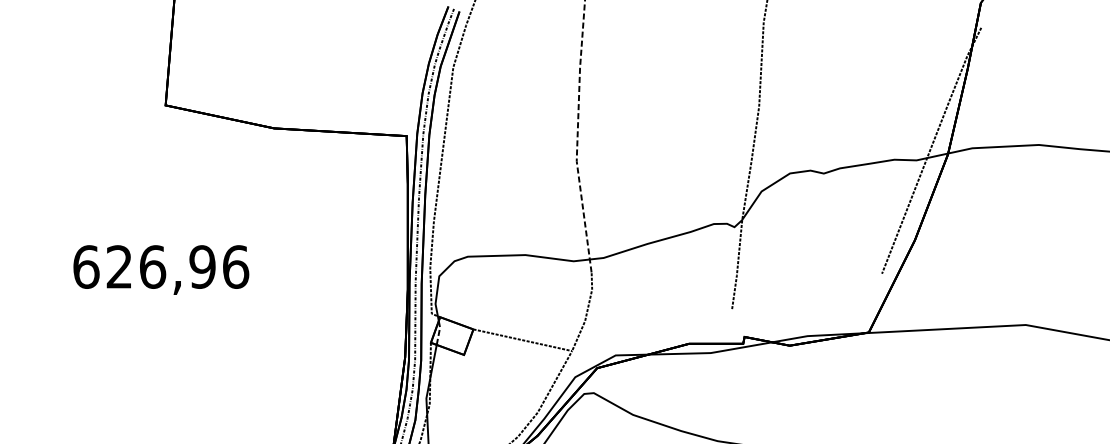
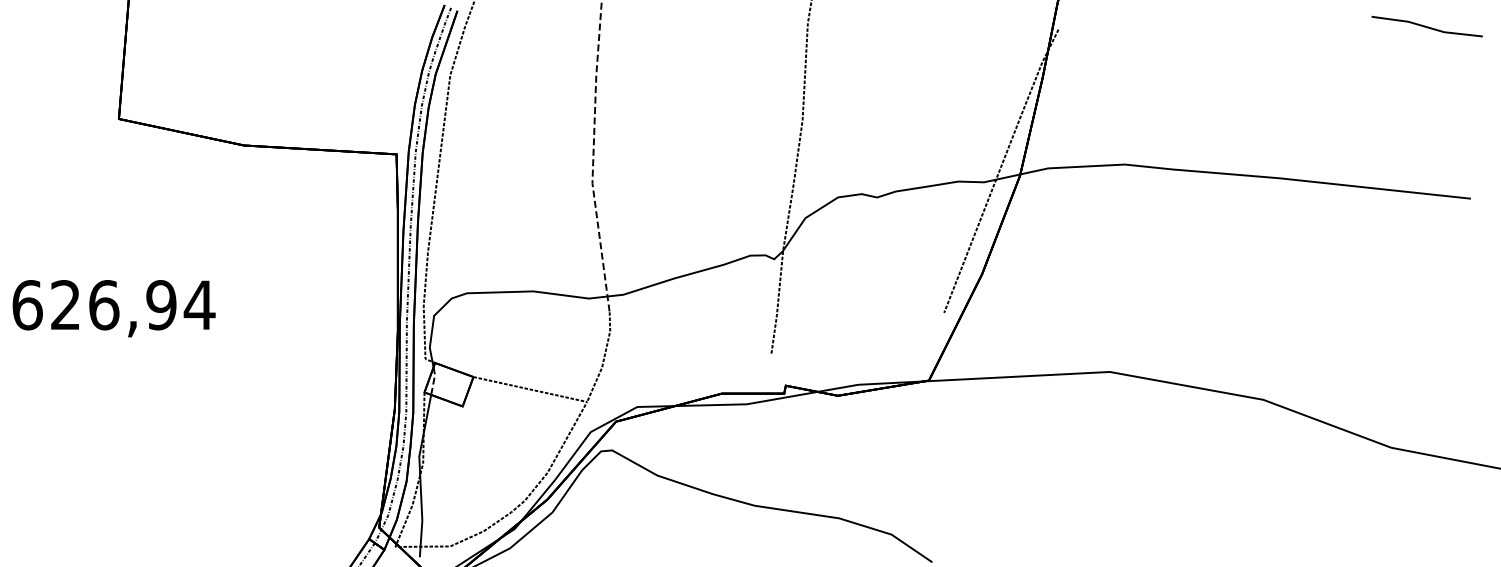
text: (235, 267) -> (199, 305), 626,96 -> 626,94

